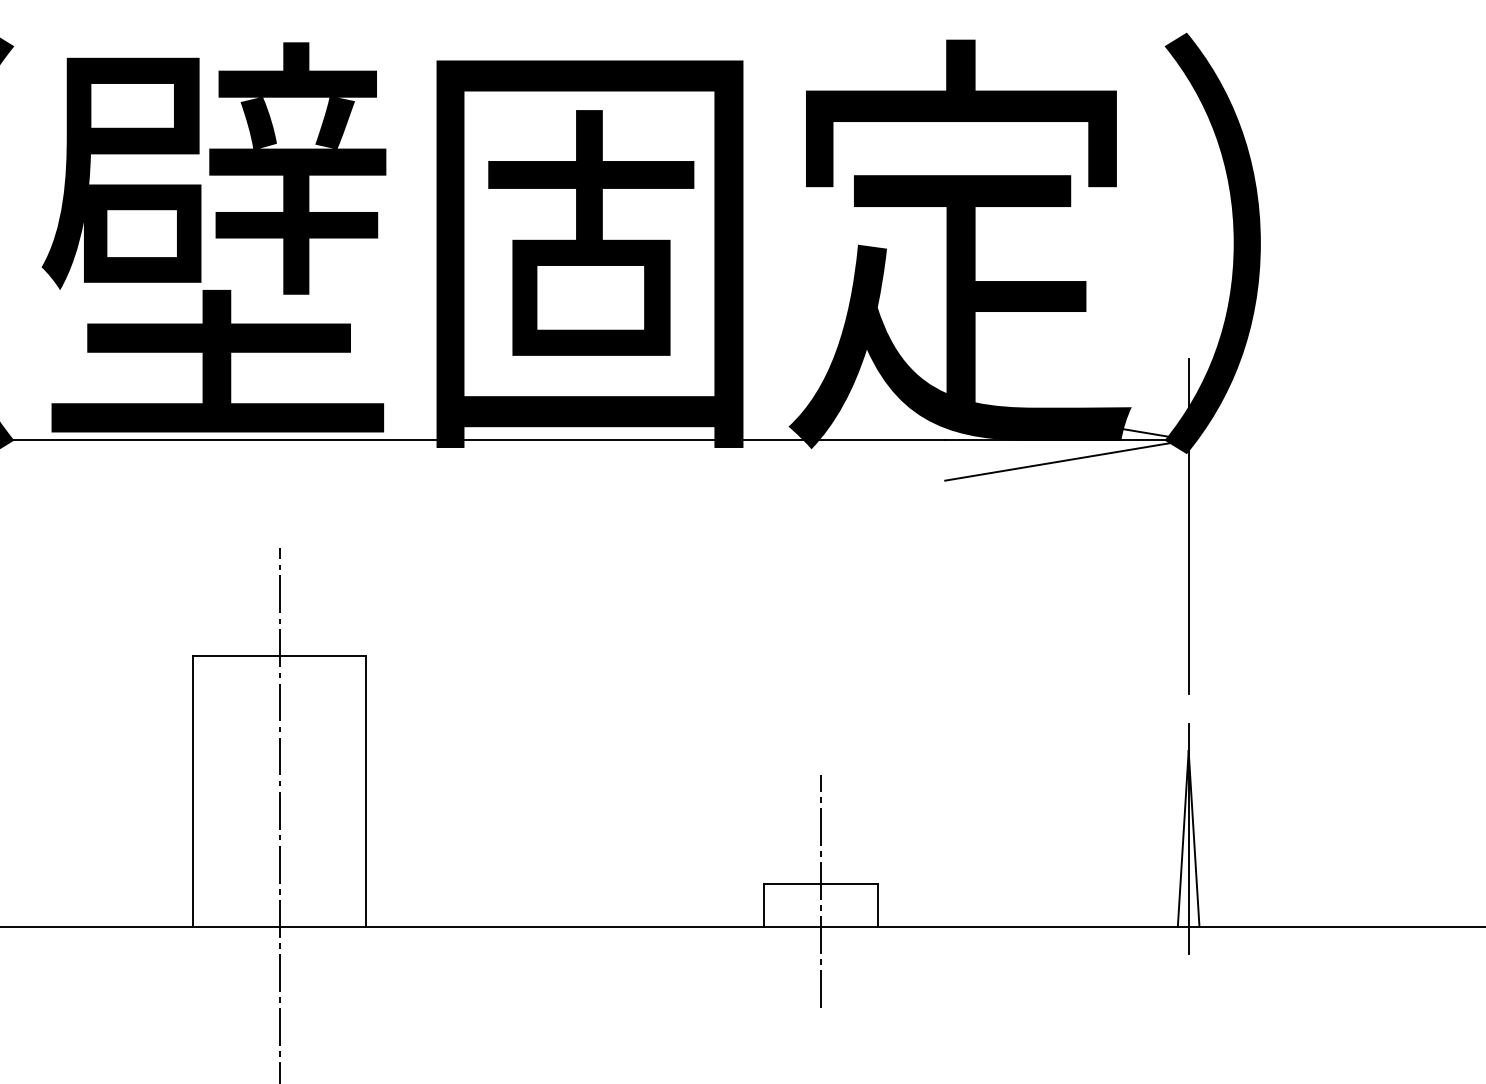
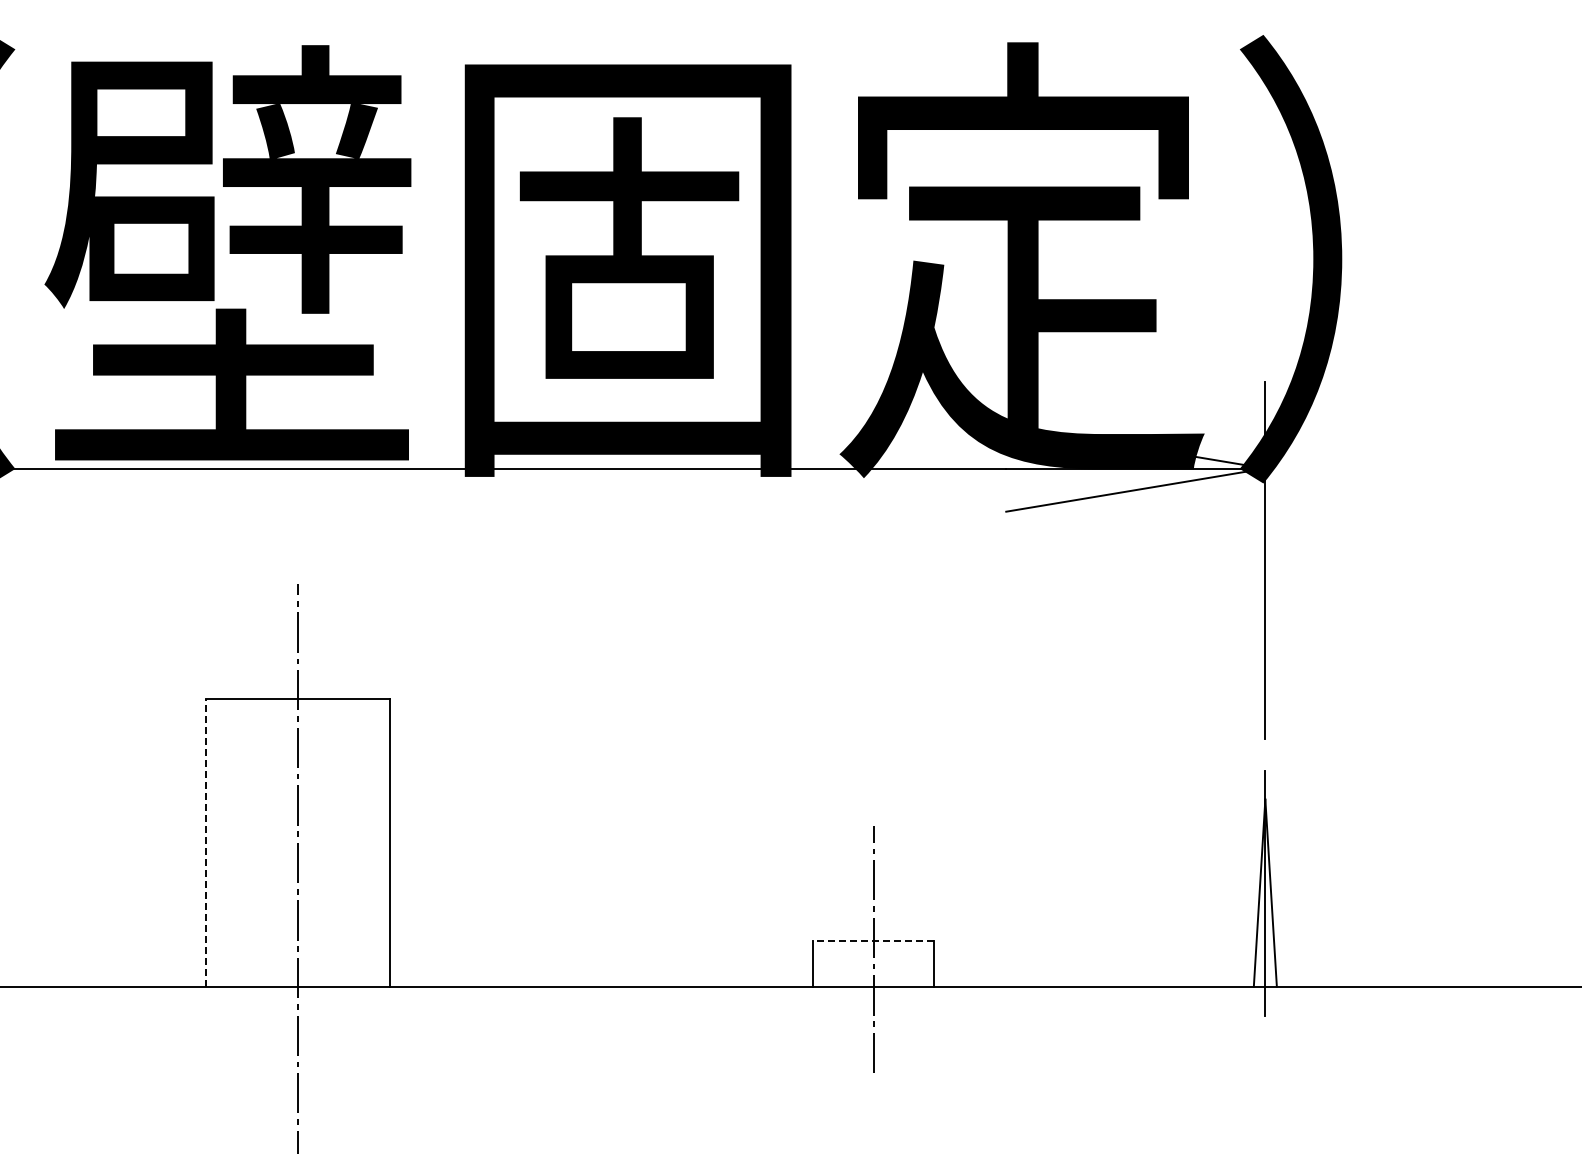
line: (192, 791) -> (205, 842), solid -> dashed
line: (820, 883) -> (873, 940), solid -> dashed

